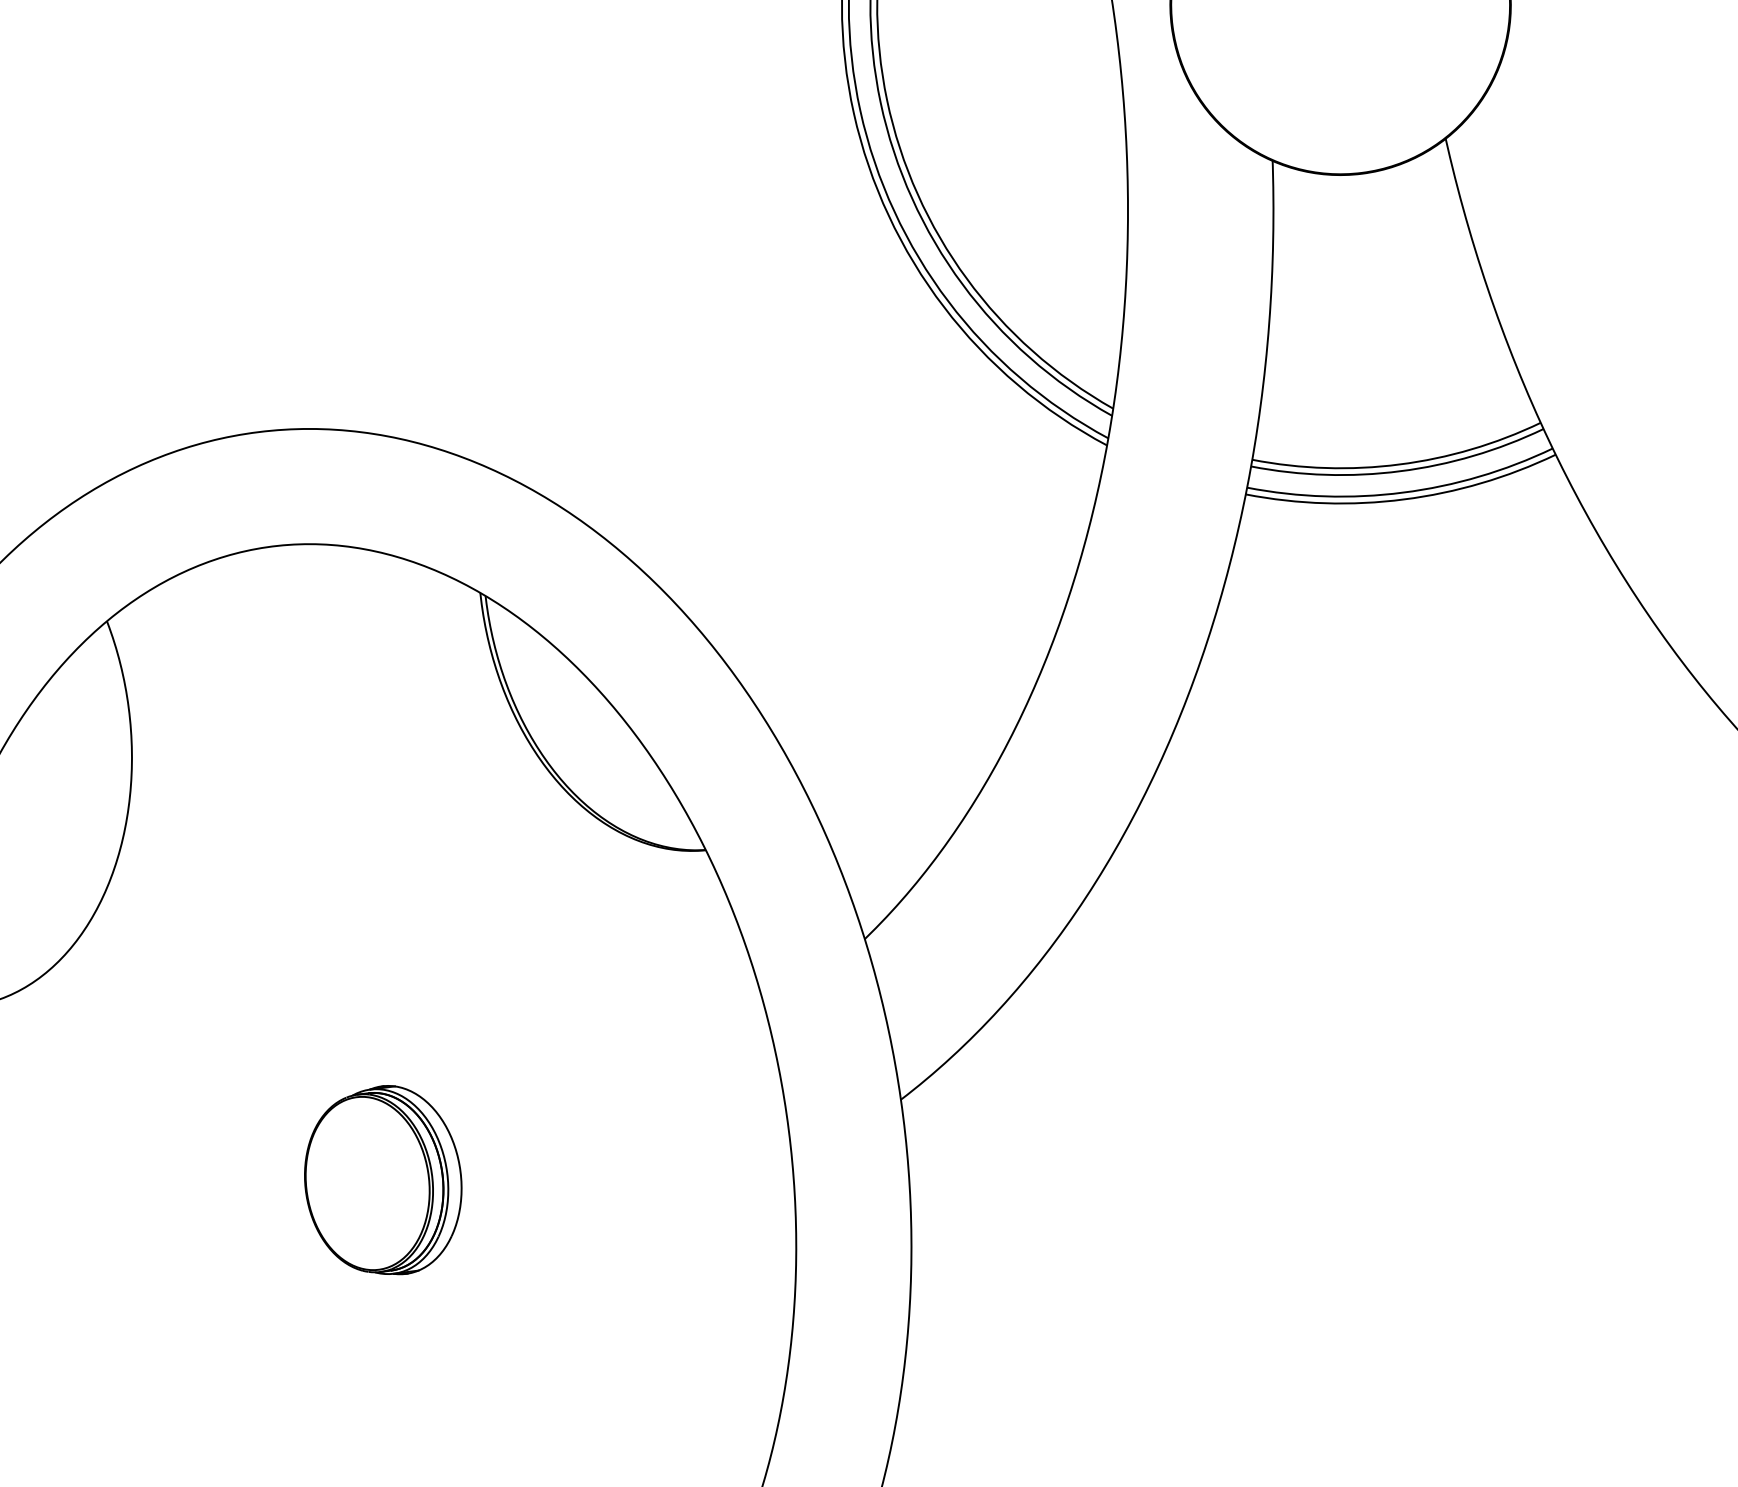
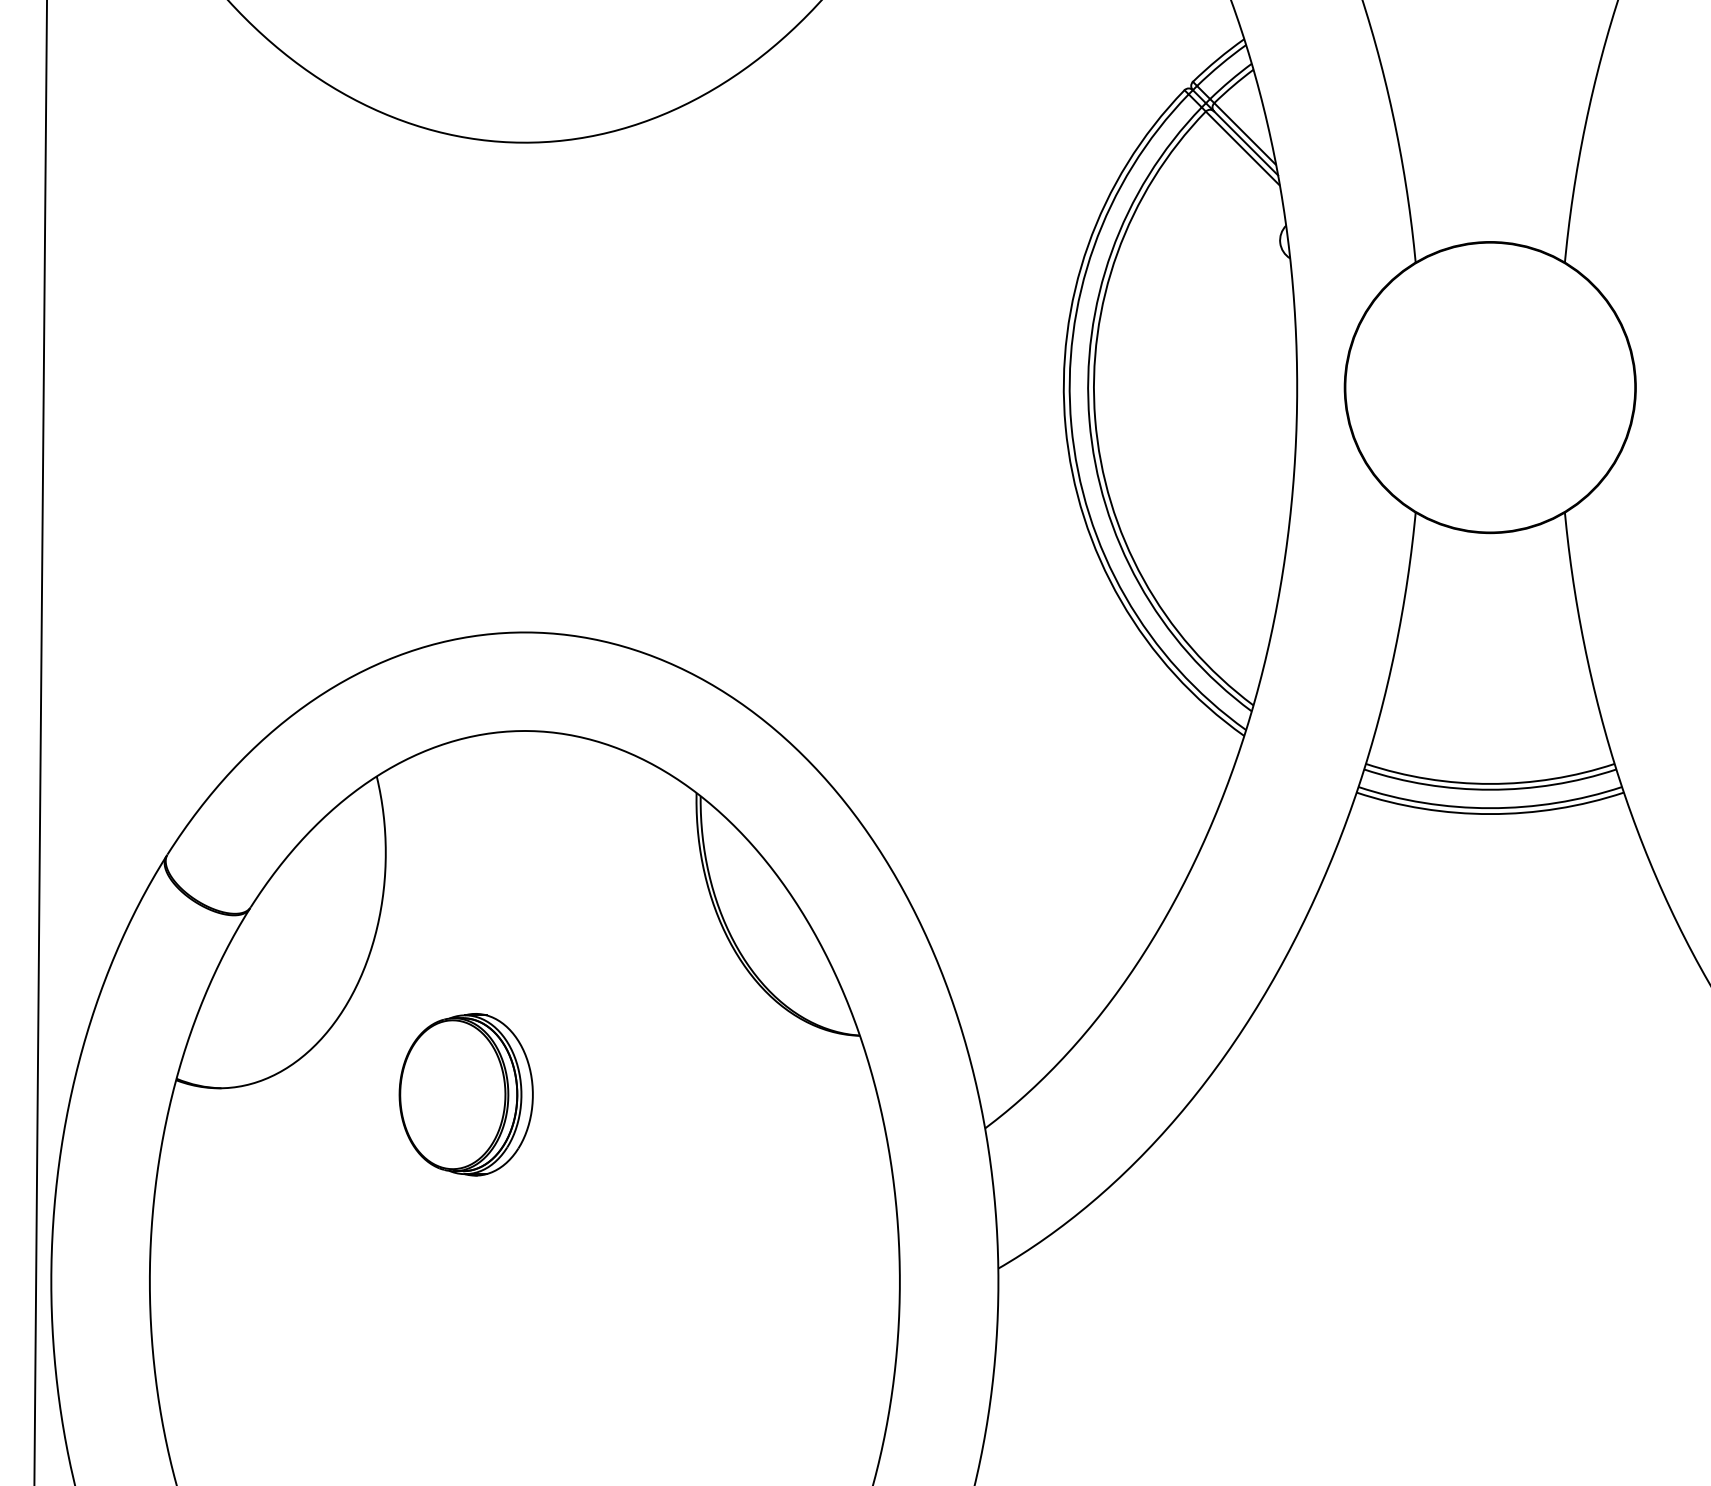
part: (382, 1181) -> (465, 1094), moved

